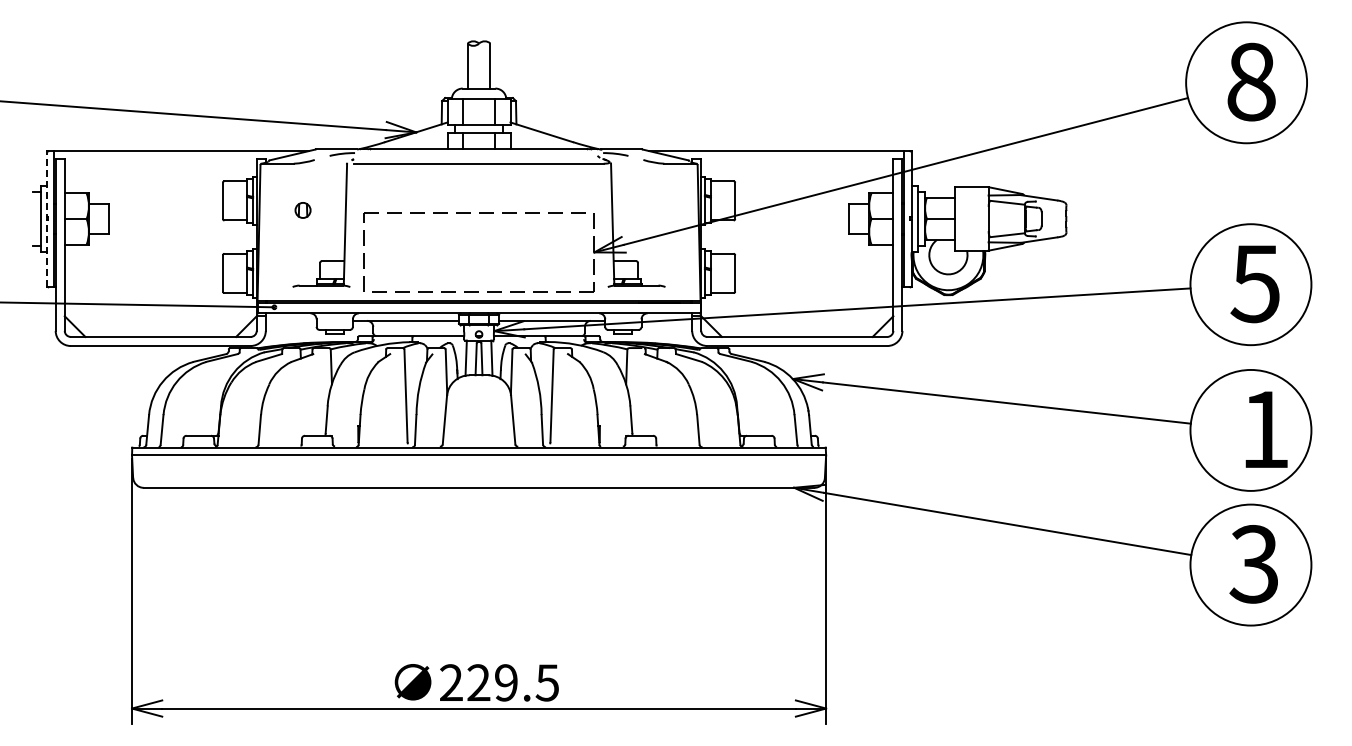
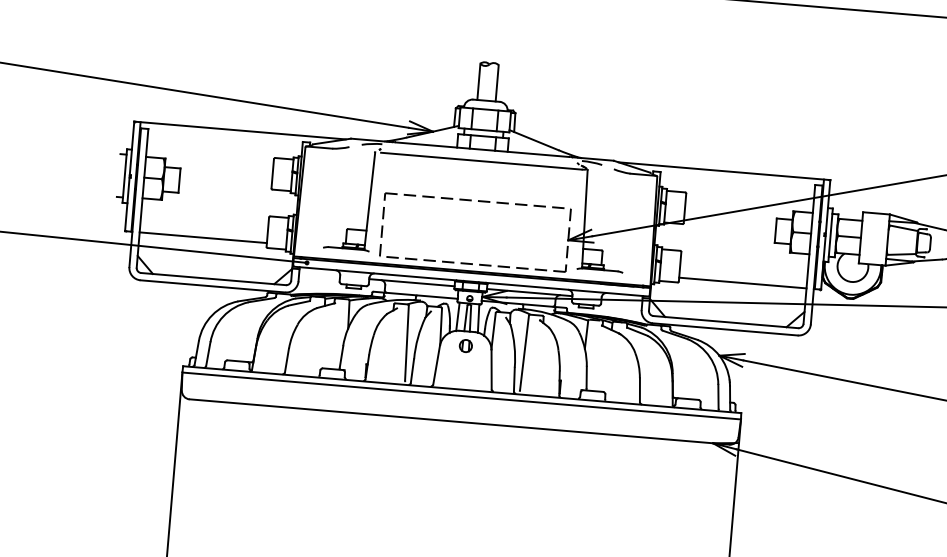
part: (302, 210) -> (465, 346), moved
line: (46, 218) -> (129, 176), dashed -> solid
line: (143, 286) -> (203, 237), added
line: (814, 286) -> (743, 282), added

